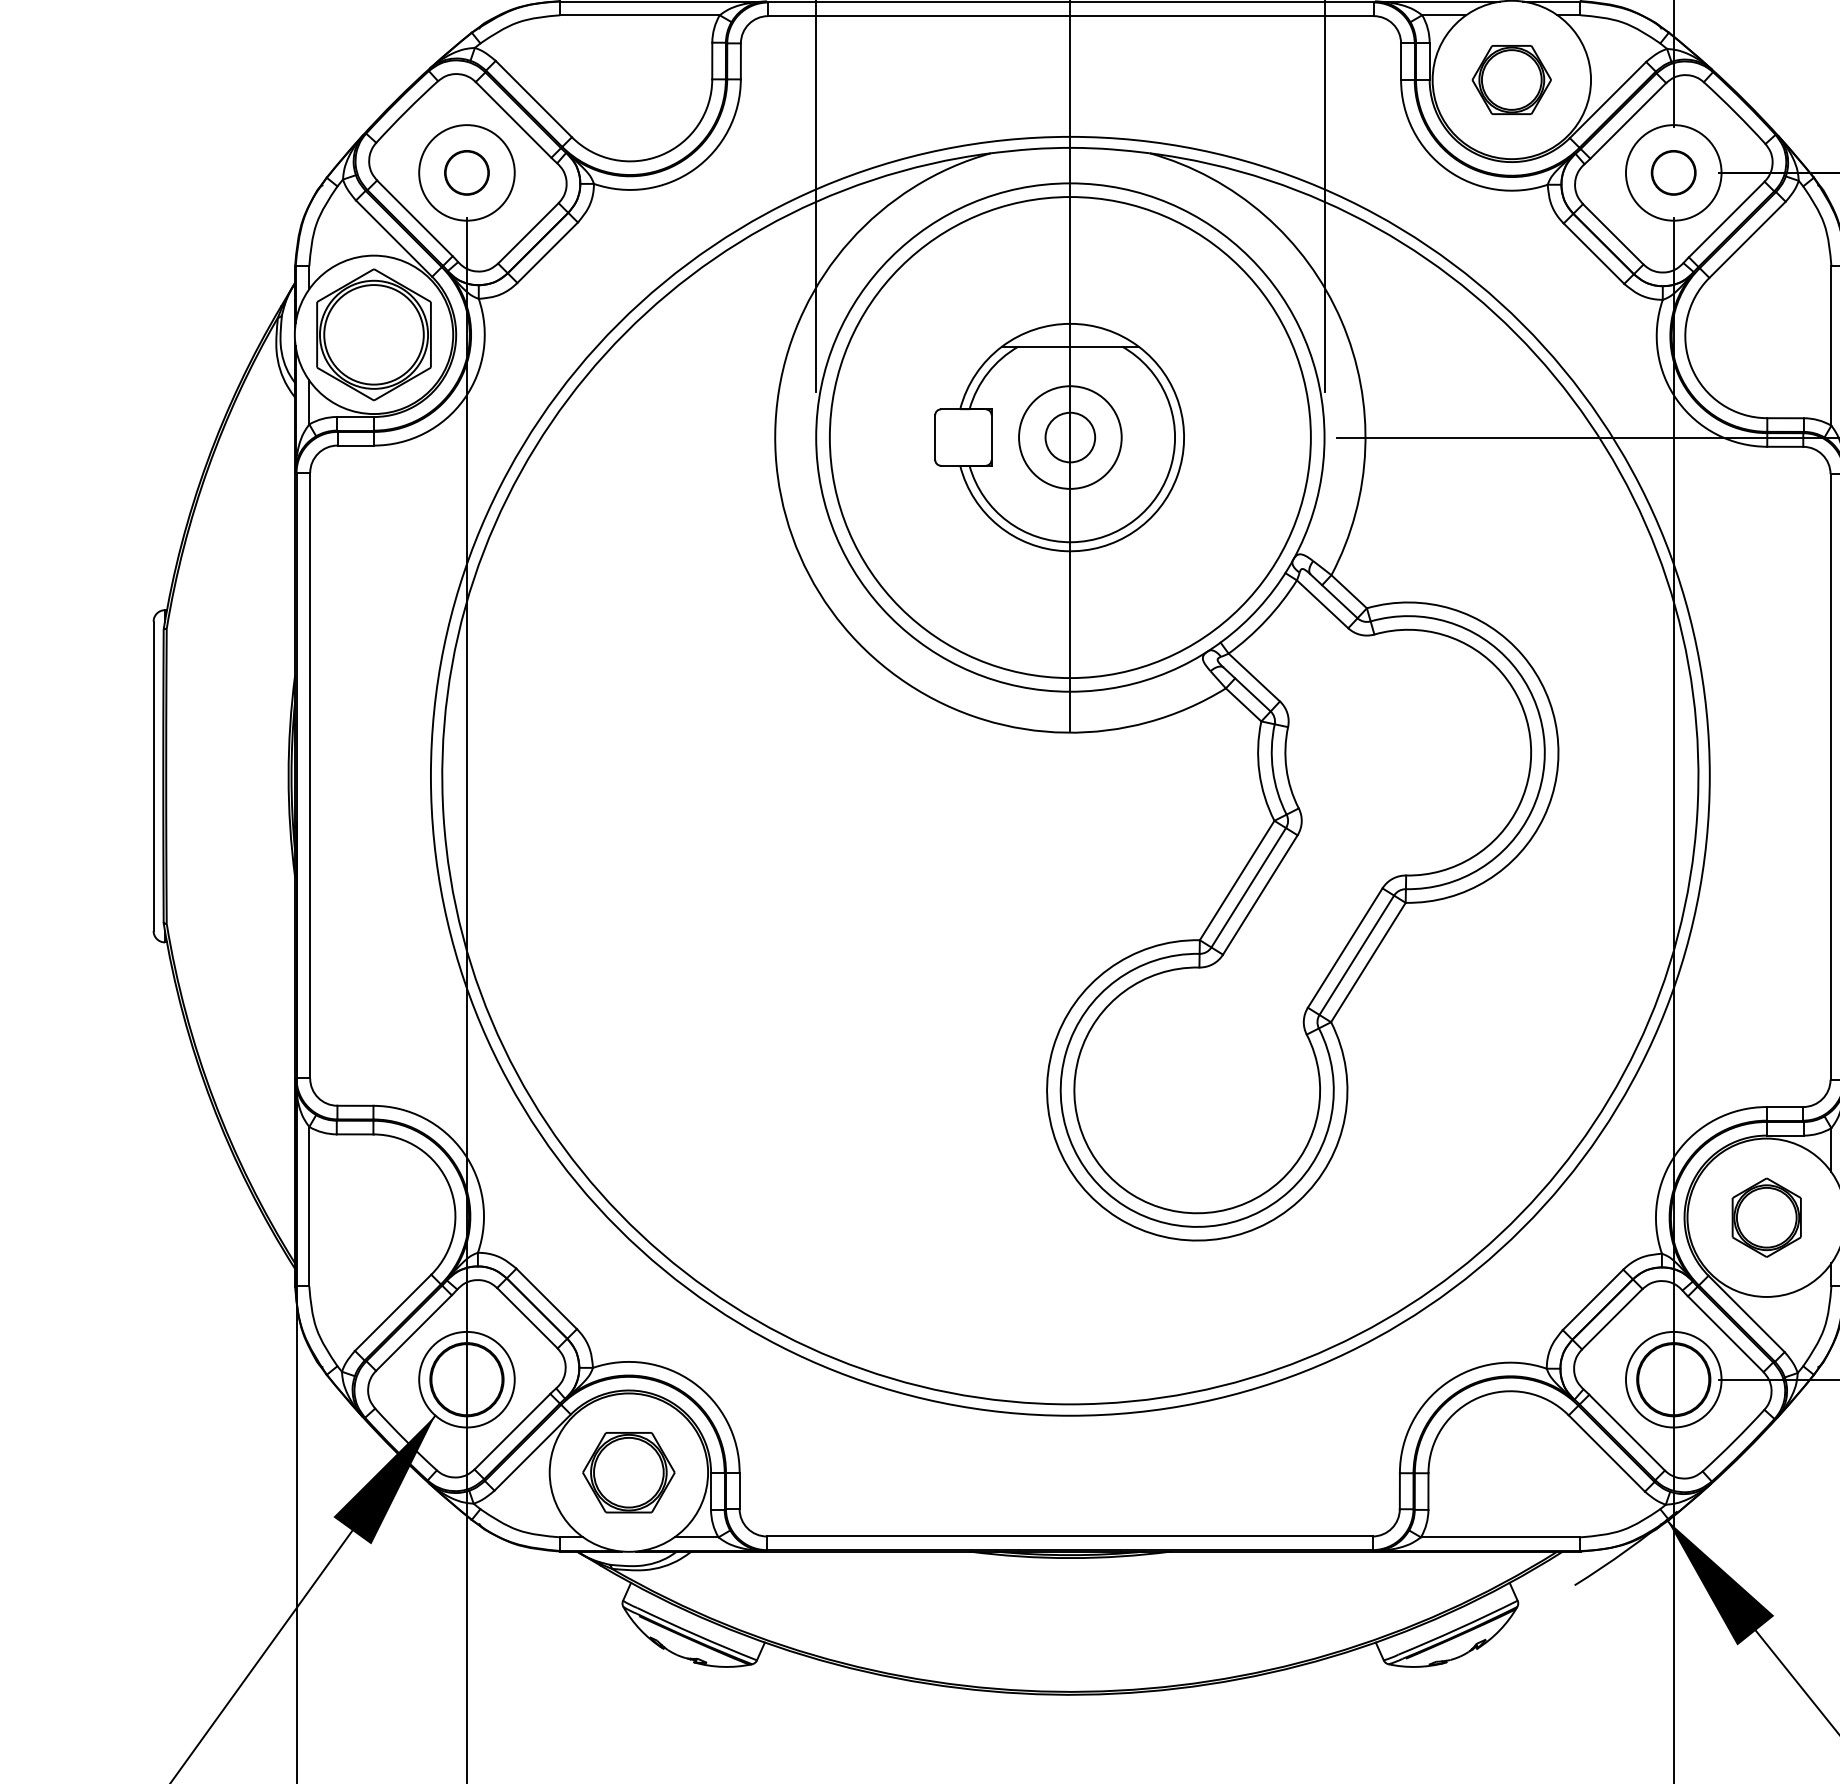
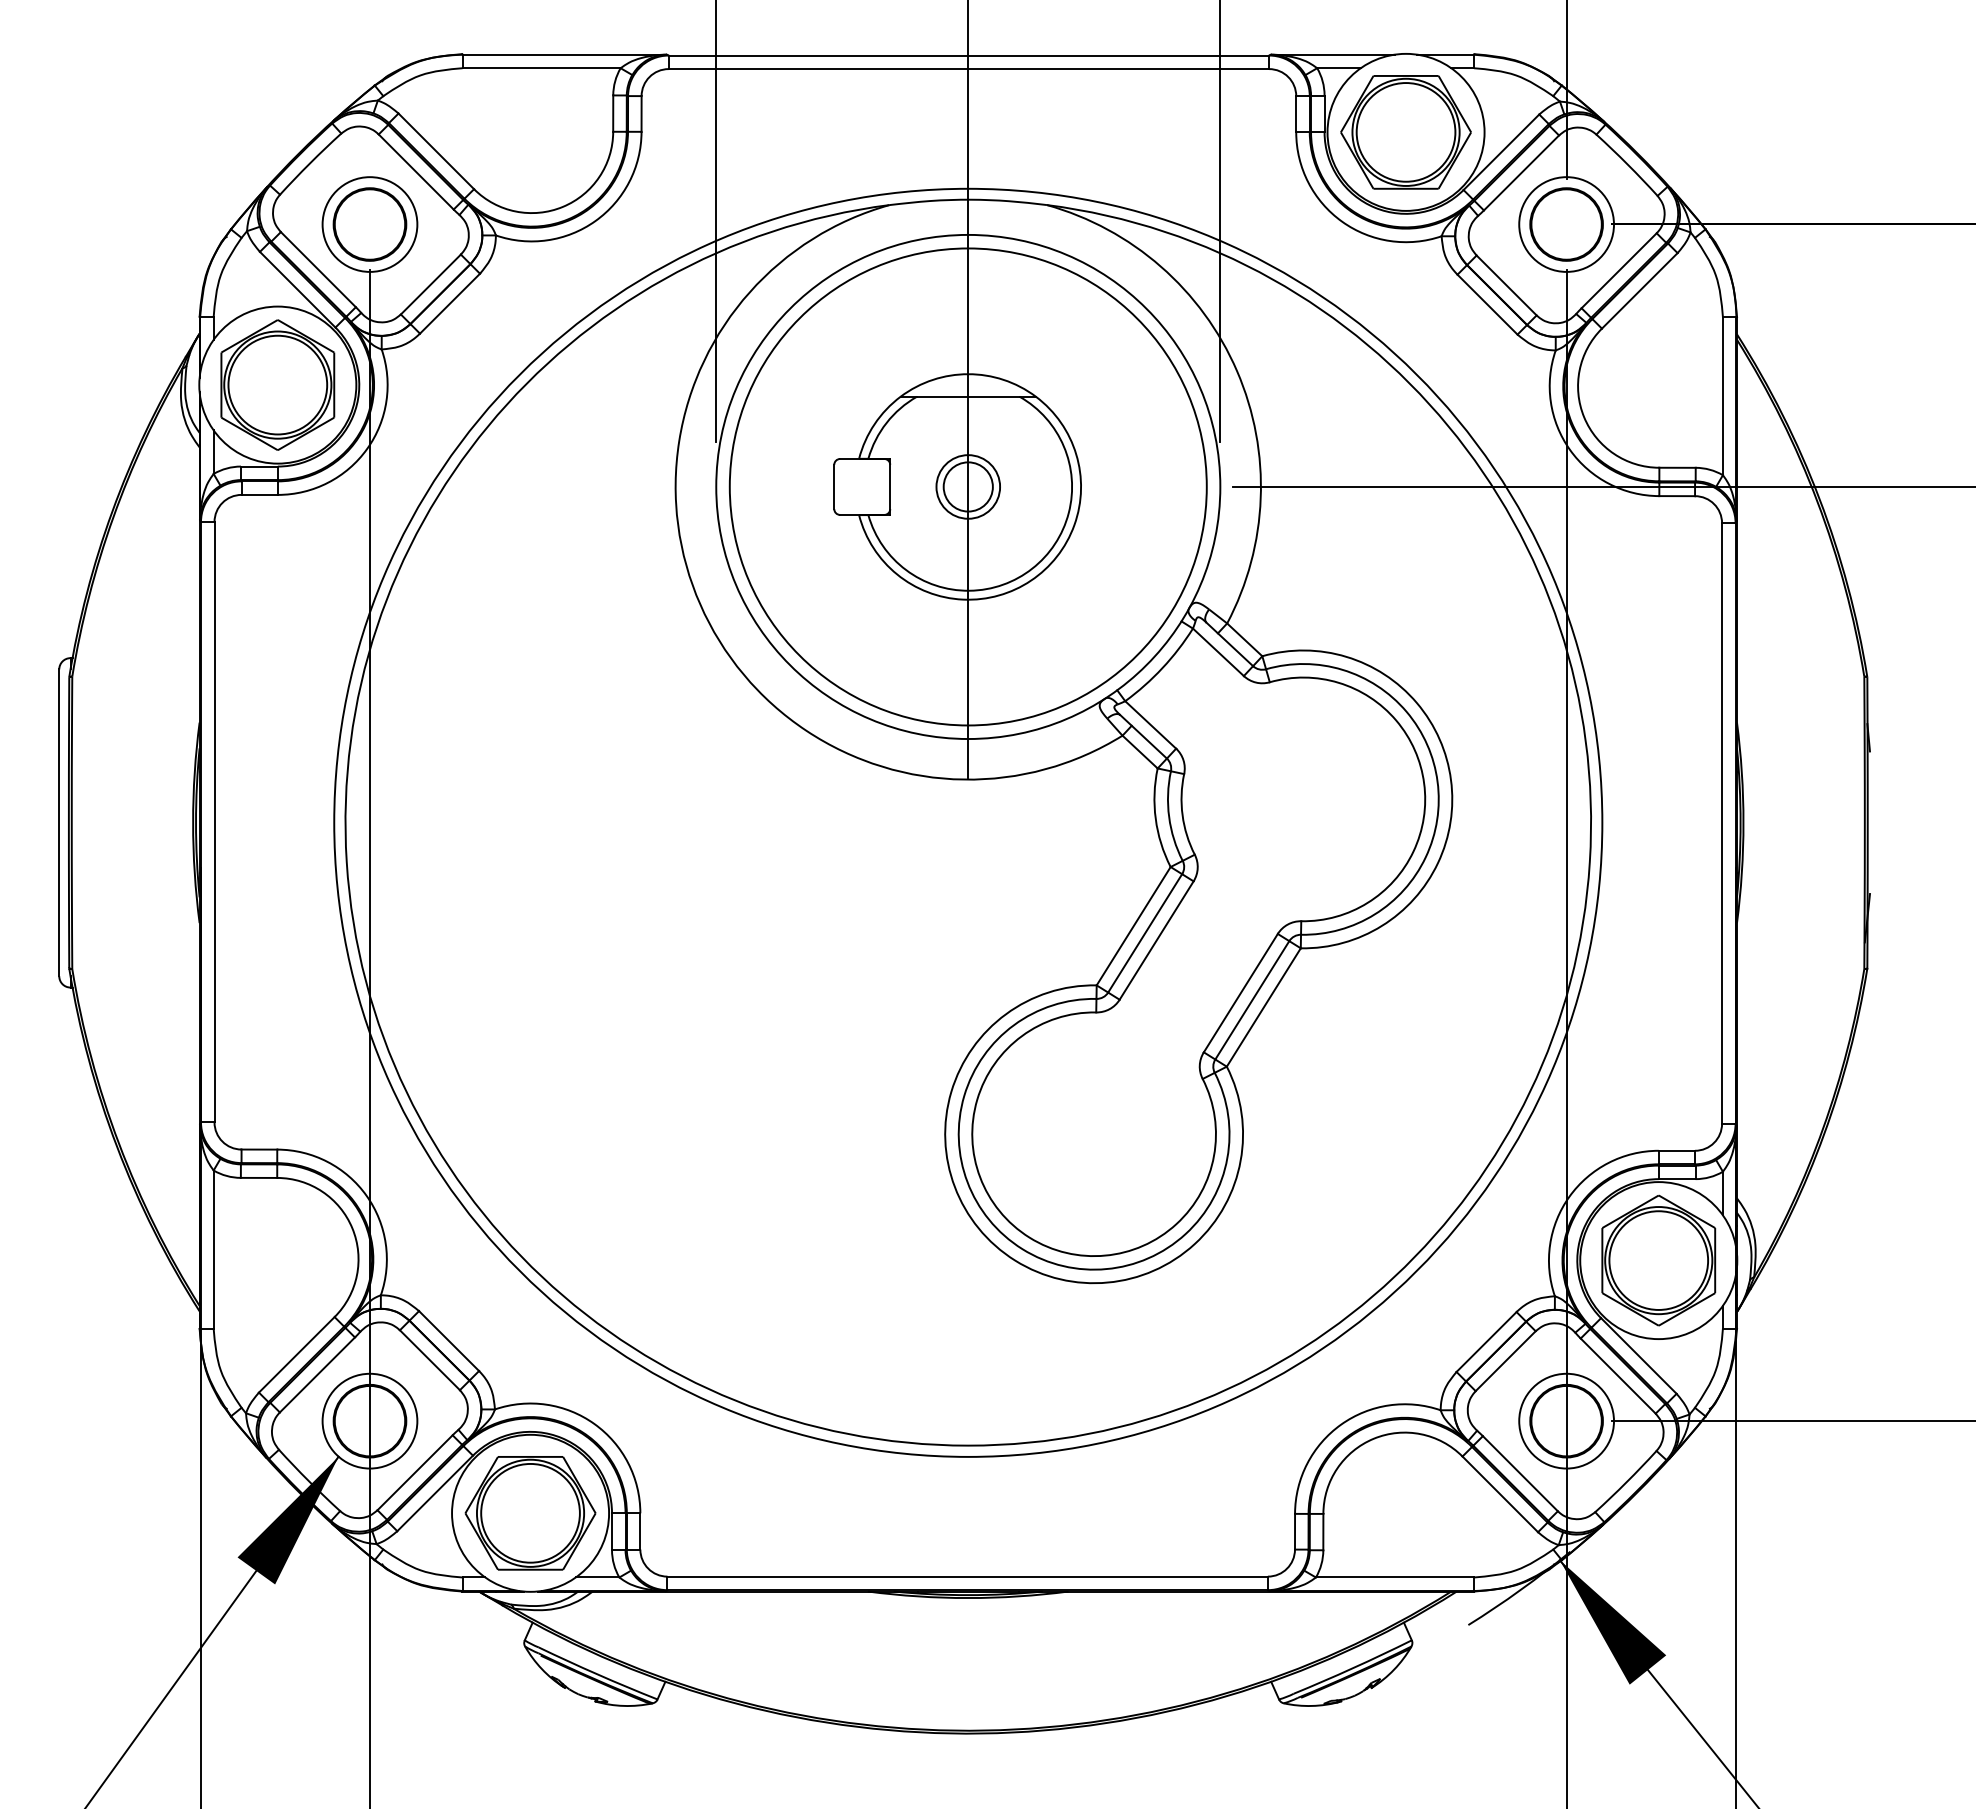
part: (1511, 80) -> (1405, 132), size x1.67
part: (466, 172) -> (369, 224), size x1.67
circle: (1673, 172) -> (1566, 224), size x1.67
circle: (1070, 437) -> (968, 486), size x0.62
part: (1766, 1217) -> (1658, 1260), size x1.67
part: (628, 1472) -> (530, 1513), size x1.43

